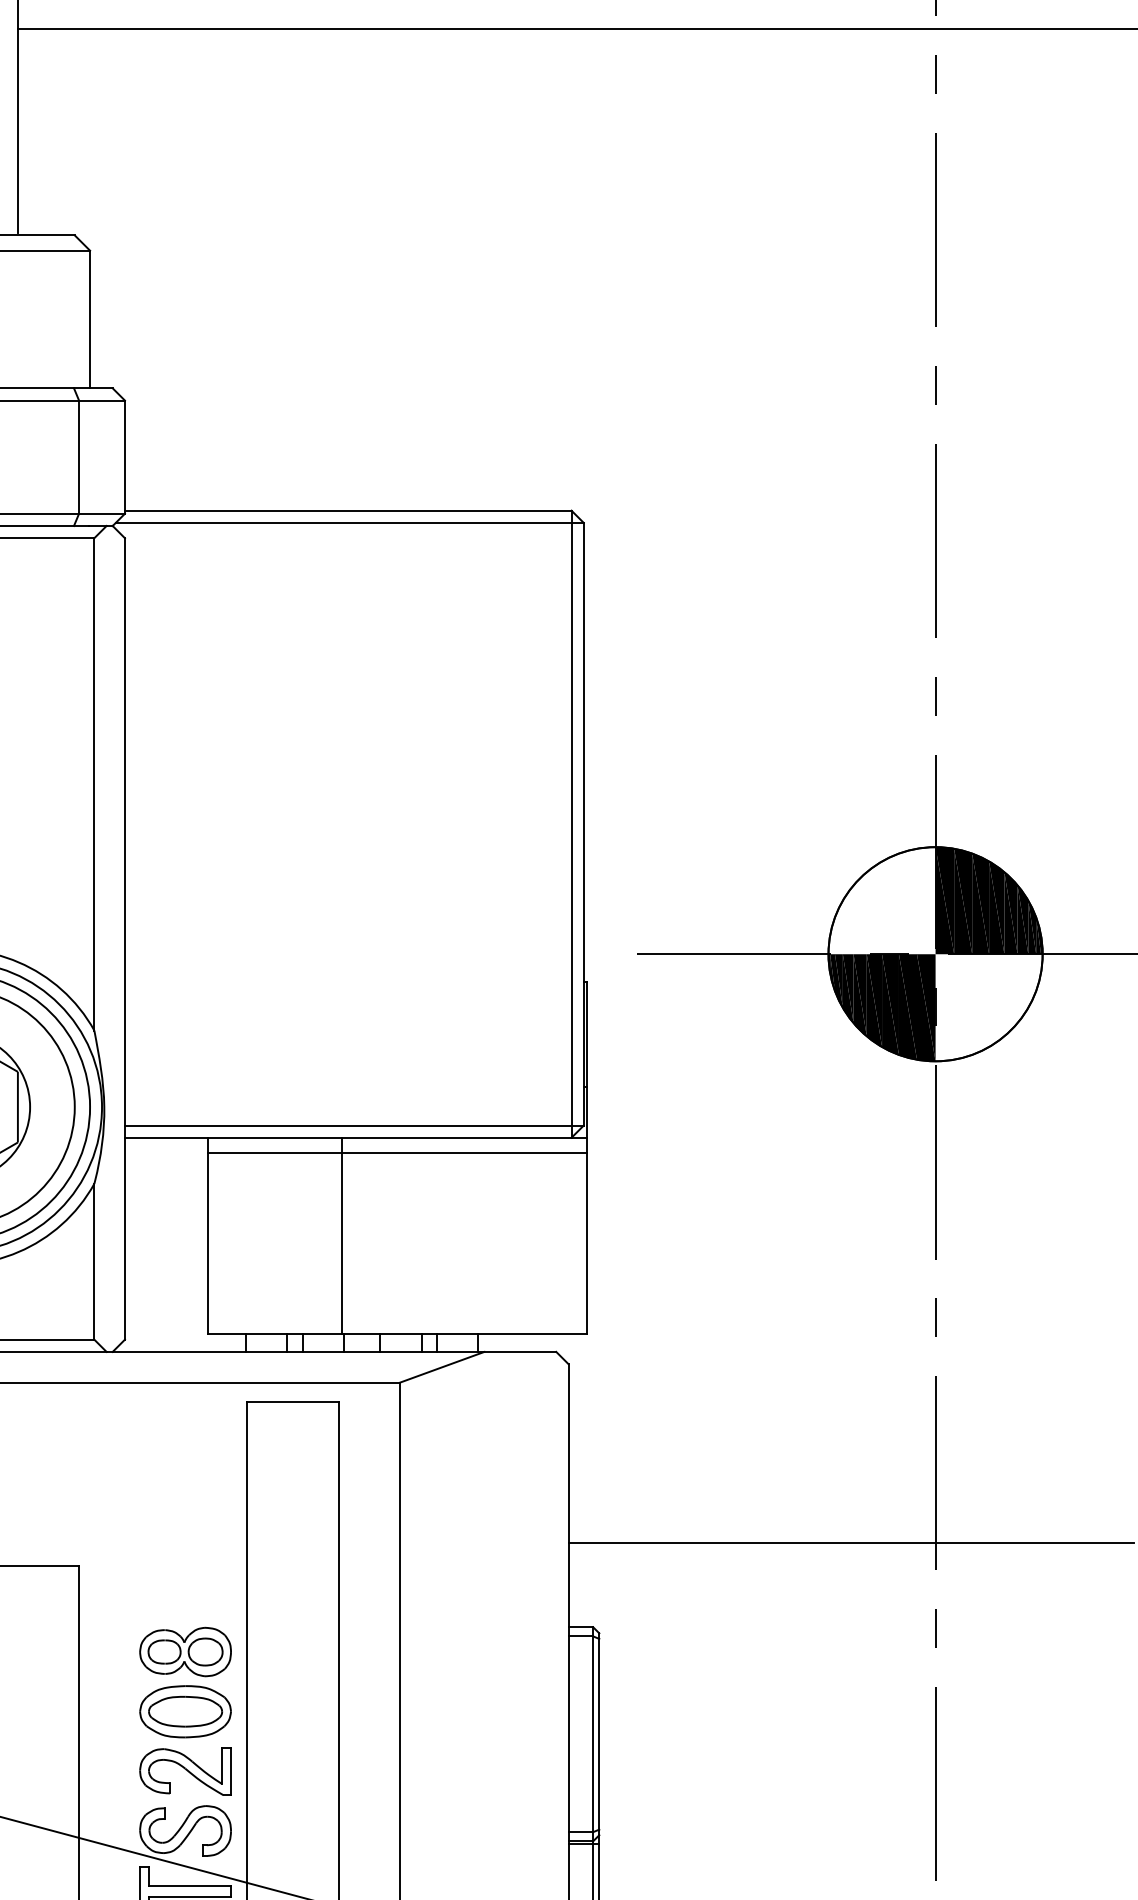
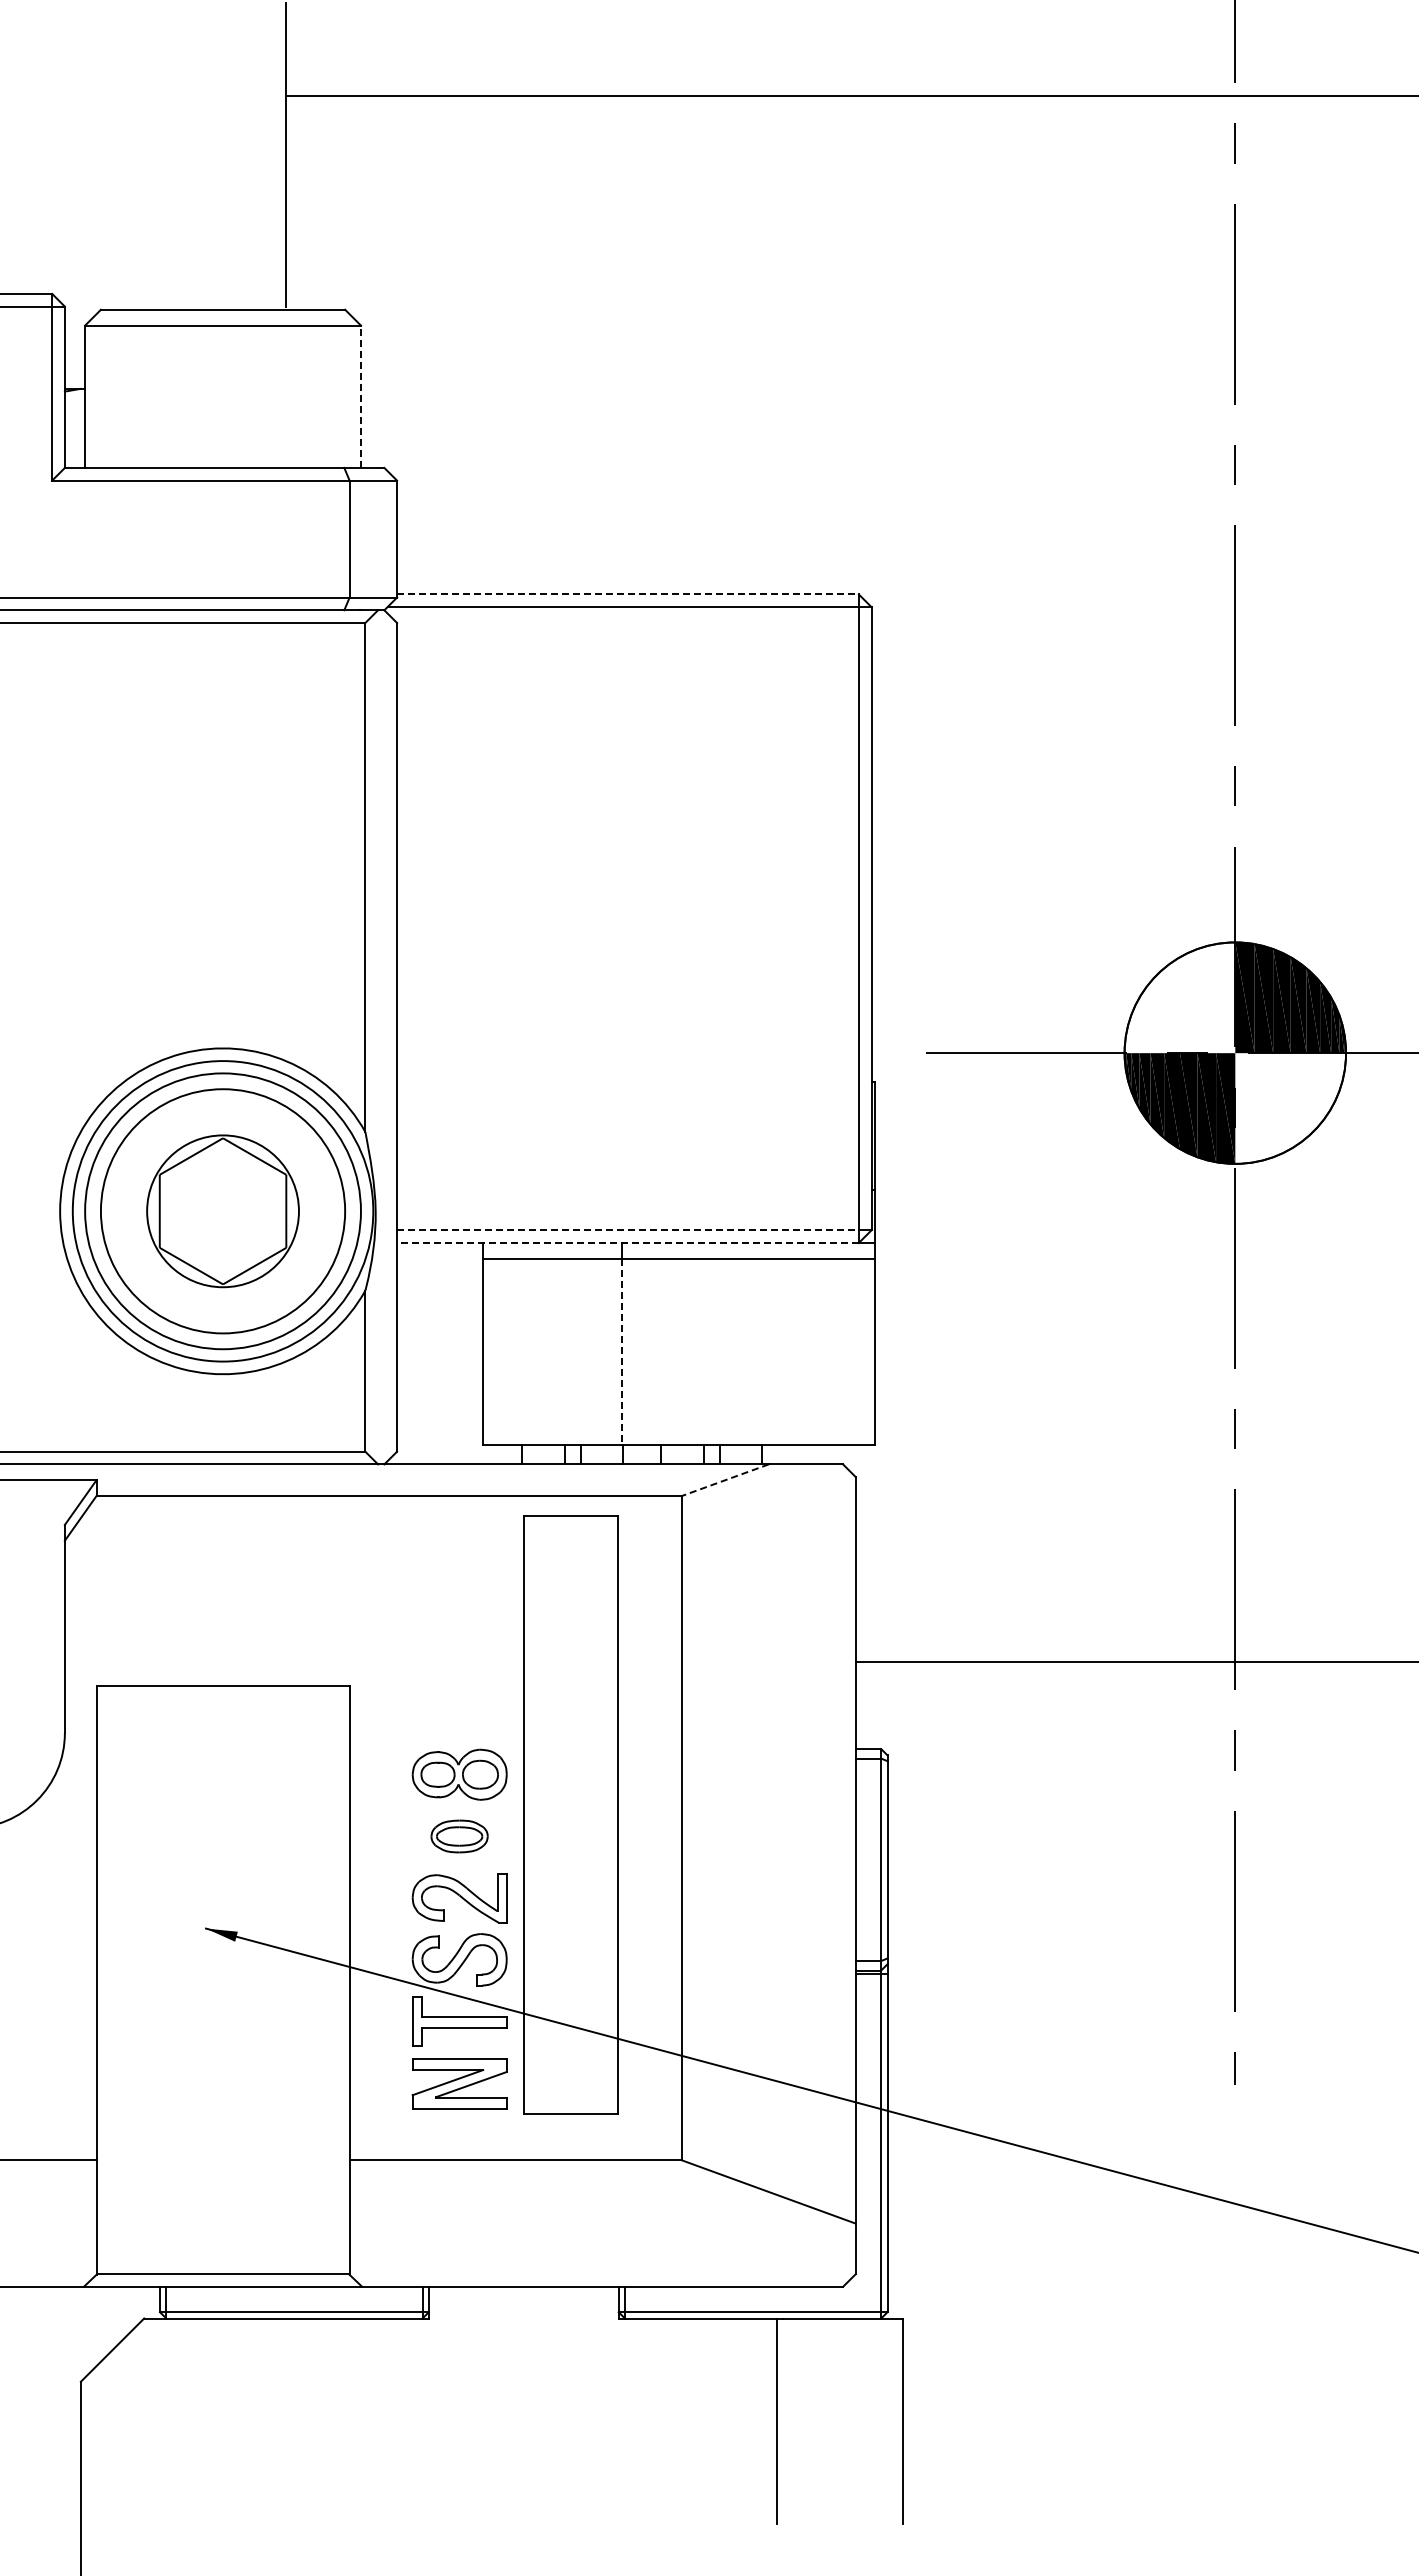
line: (89, 319) -> (360, 396), solid -> dashed
line: (347, 510) -> (627, 594), solid -> dashed
line: (347, 1125) -> (627, 1230), solid -> dashed
line: (347, 1137) -> (627, 1242), solid -> dashed
line: (342, 1243) -> (621, 1352), solid -> dashed
line: (441, 1367) -> (724, 1480), solid -> dashed
part: (185, 1711) -> (459, 1836), size x0.6

